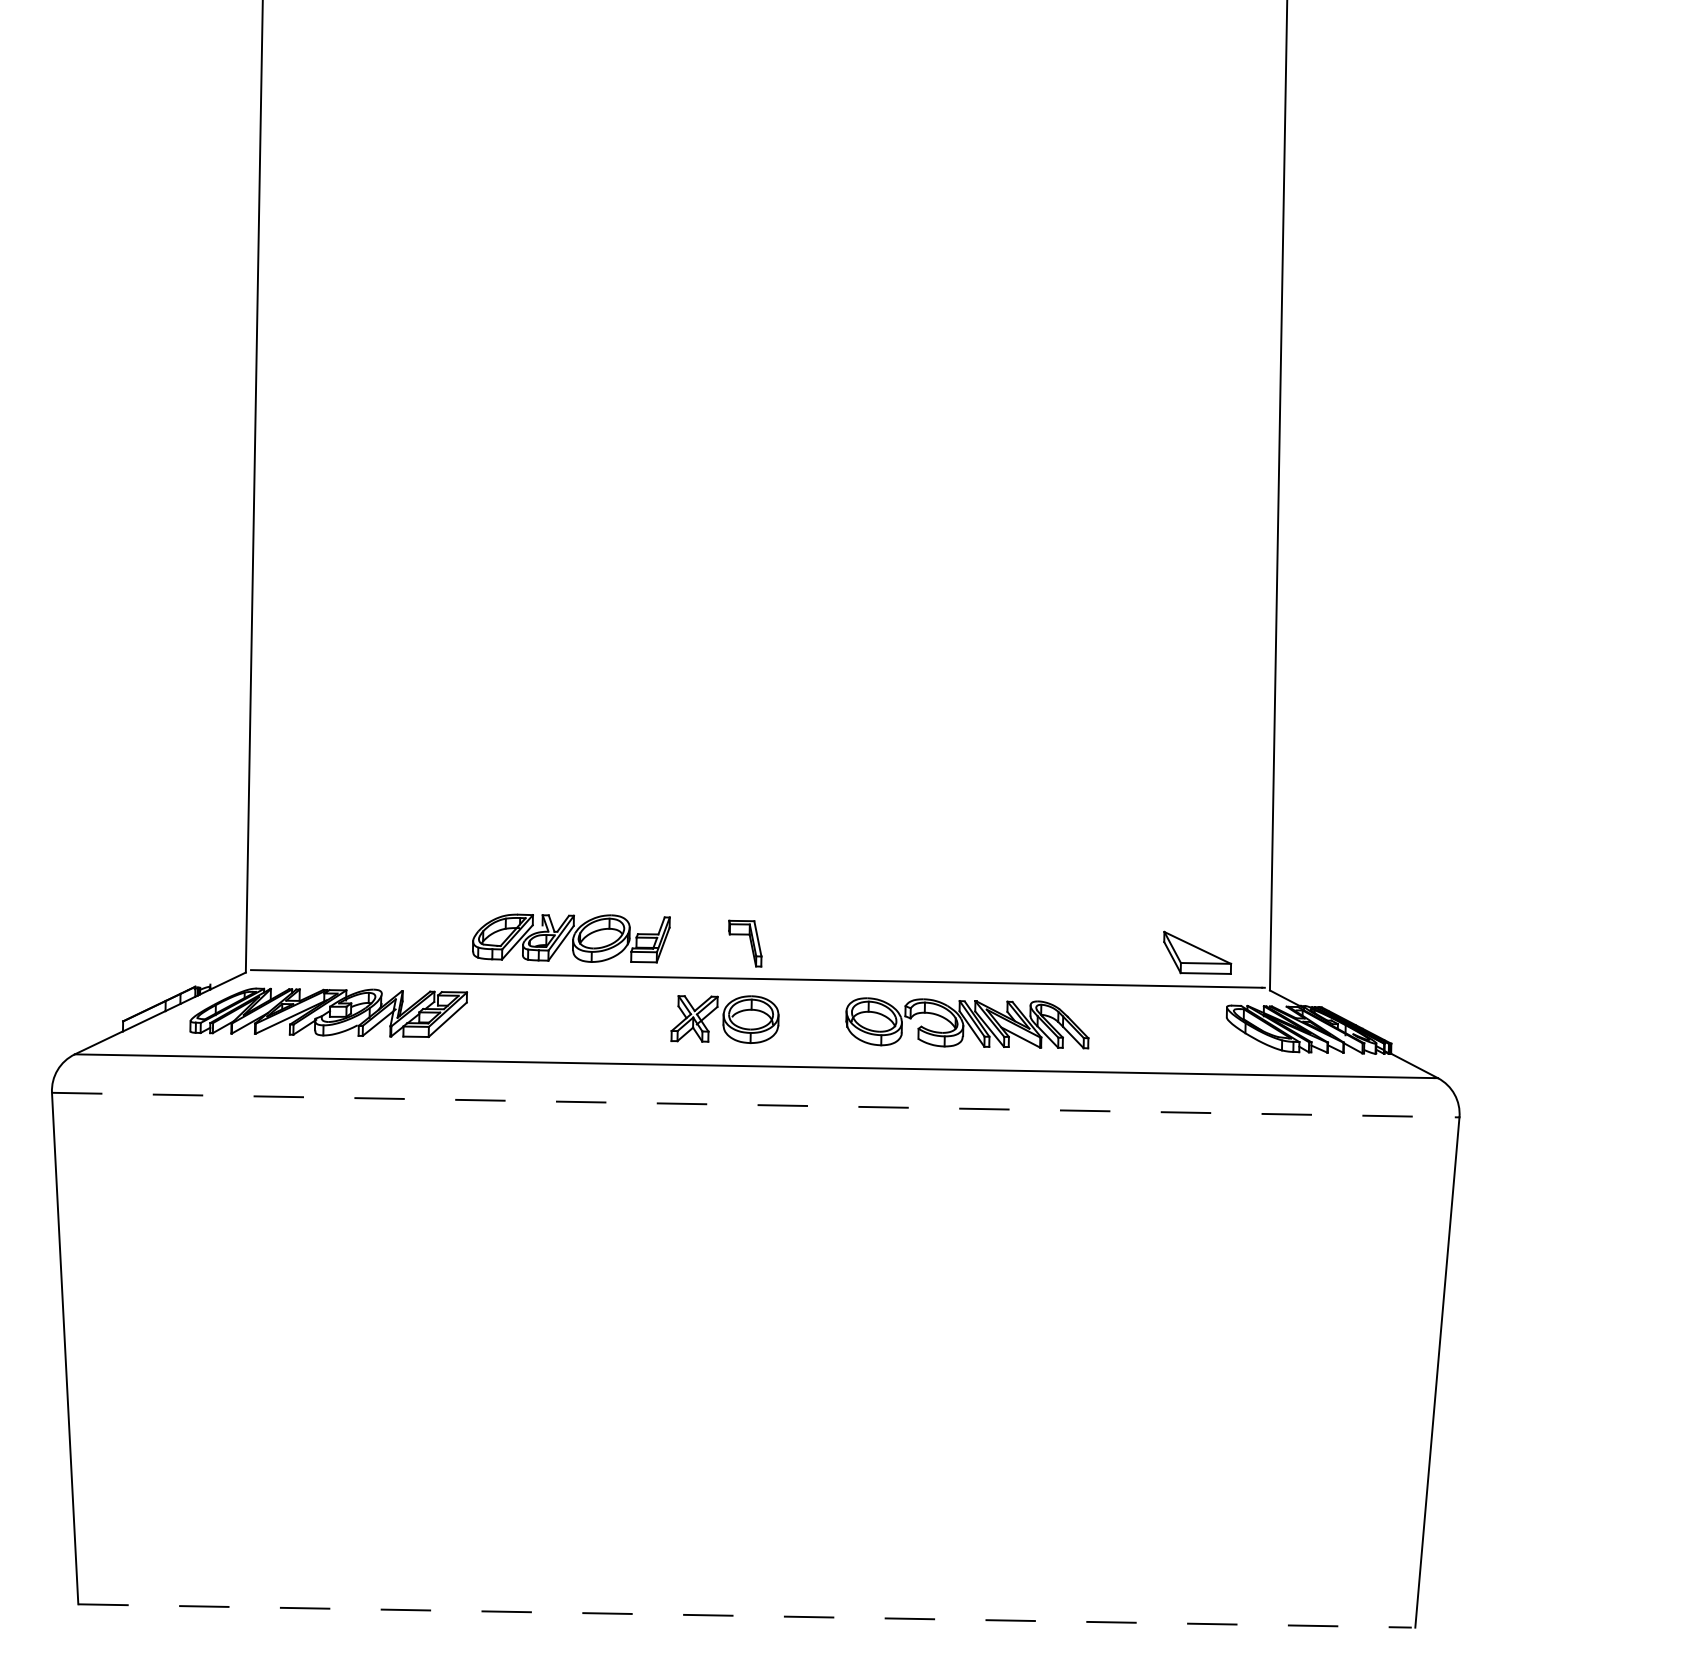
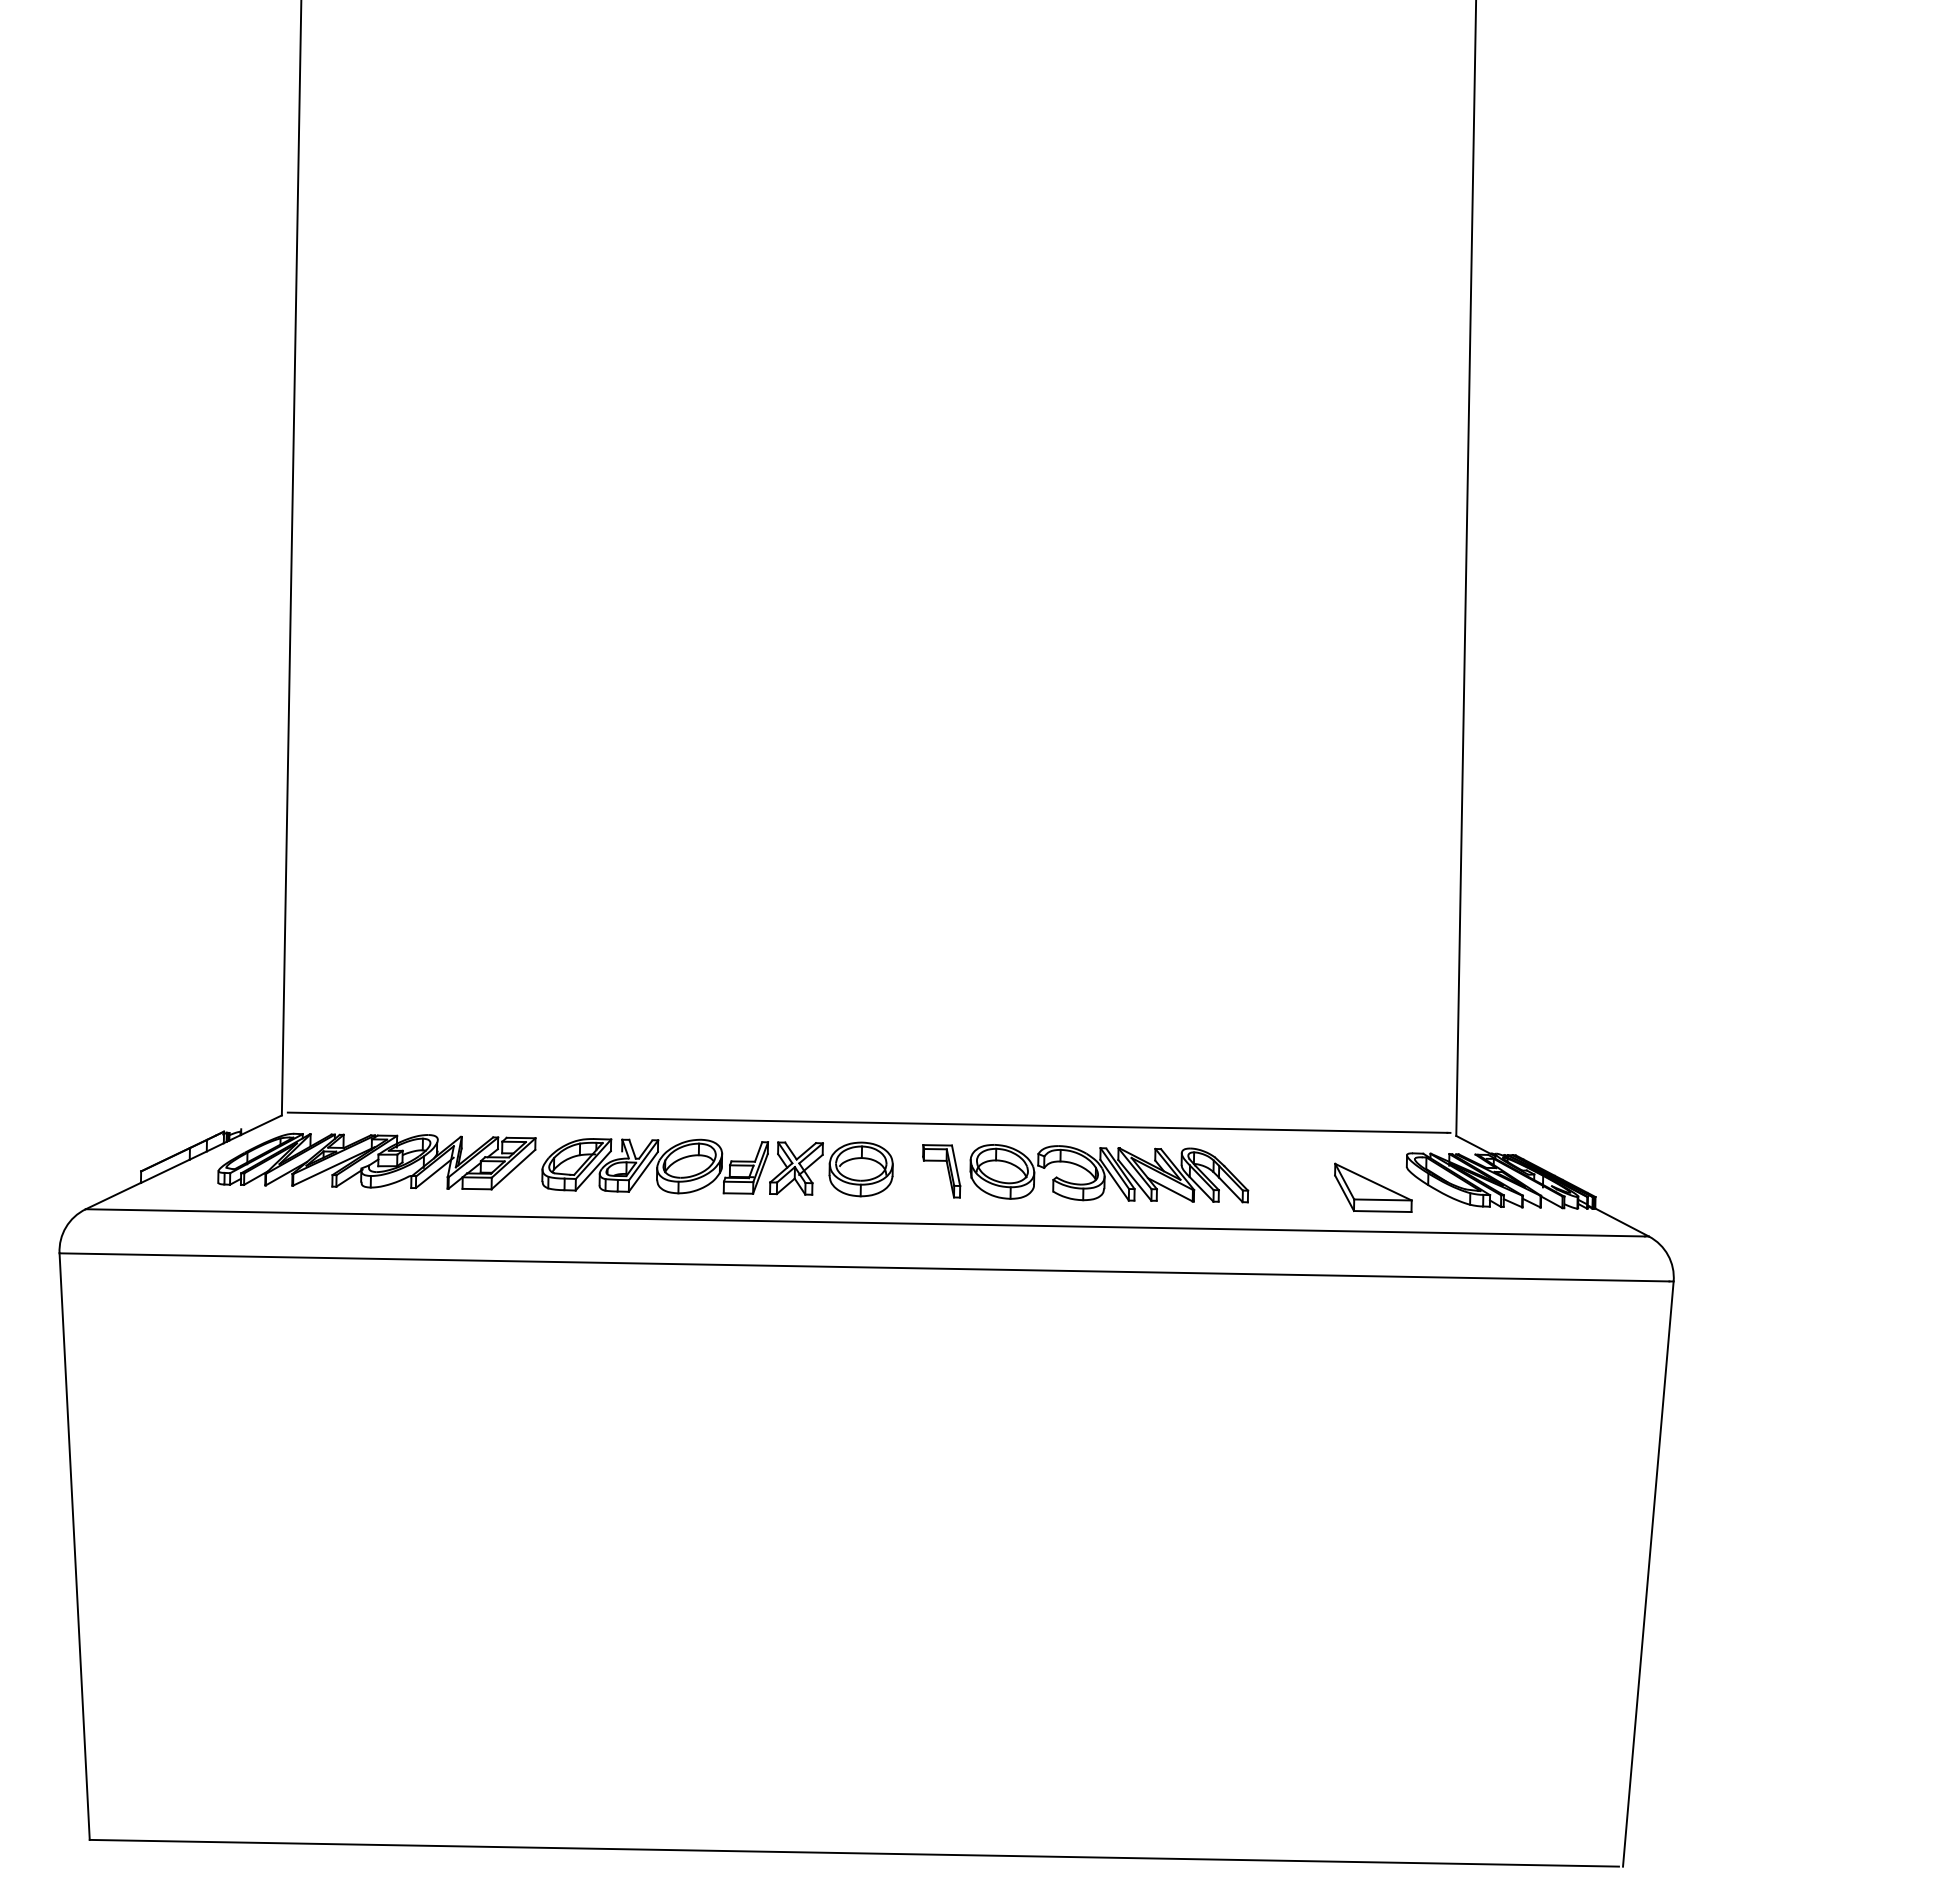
part: (570, 938) -> (654, 1166), moved
part: (745, 943) -> (941, 1171), moved
part: (1197, 952) -> (1373, 1187), moved
line: (753, 1105) -> (864, 1267), dashed -> solid
line: (745, 1616) -> (854, 1853), dashed -> solid

